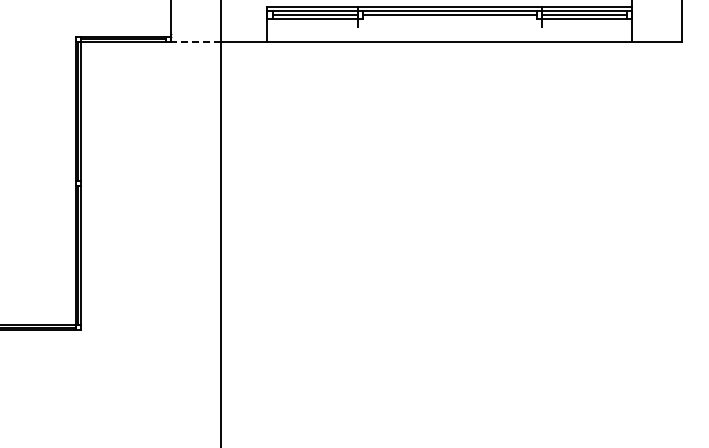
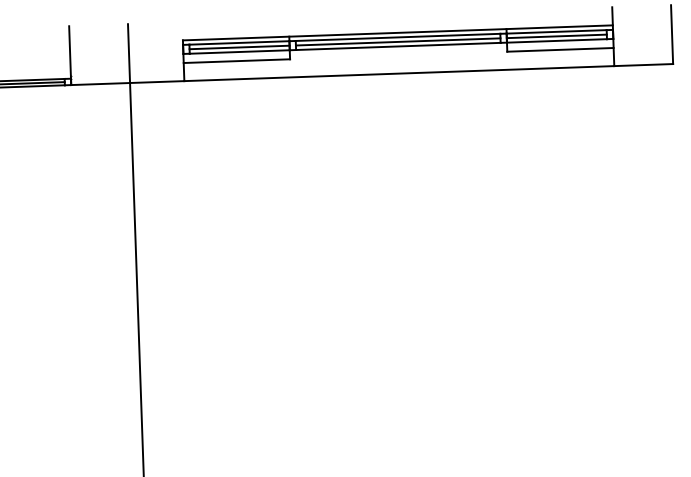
line: (449, 19) -> (398, 47), added
line: (312, 26) -> (236, 60), added
line: (587, 26) -> (560, 49), added
line: (196, 42) -> (101, 84), dashed -> solid

